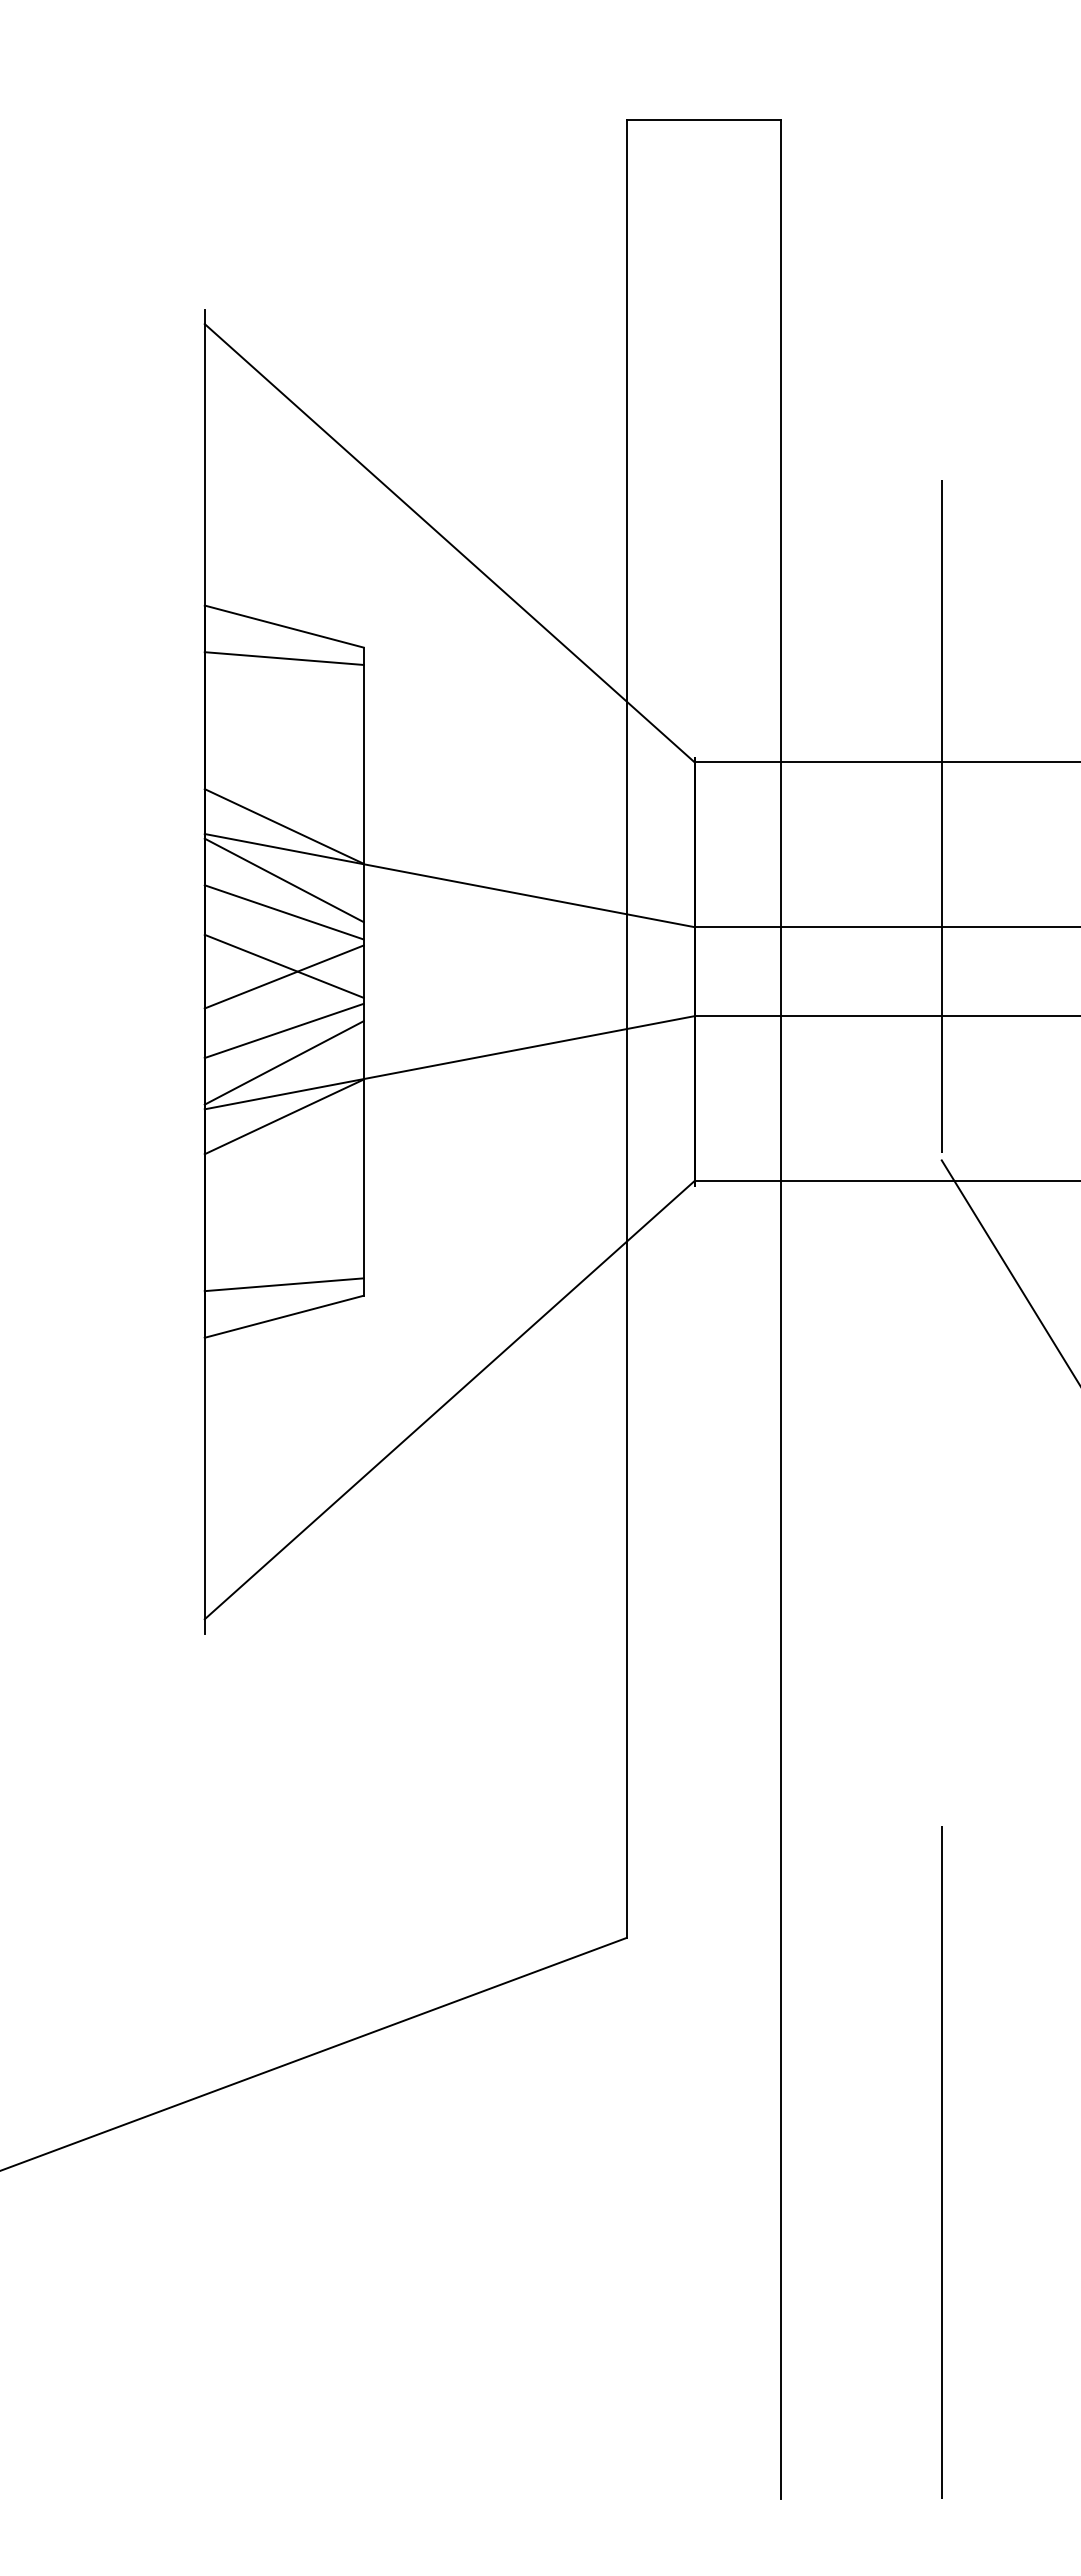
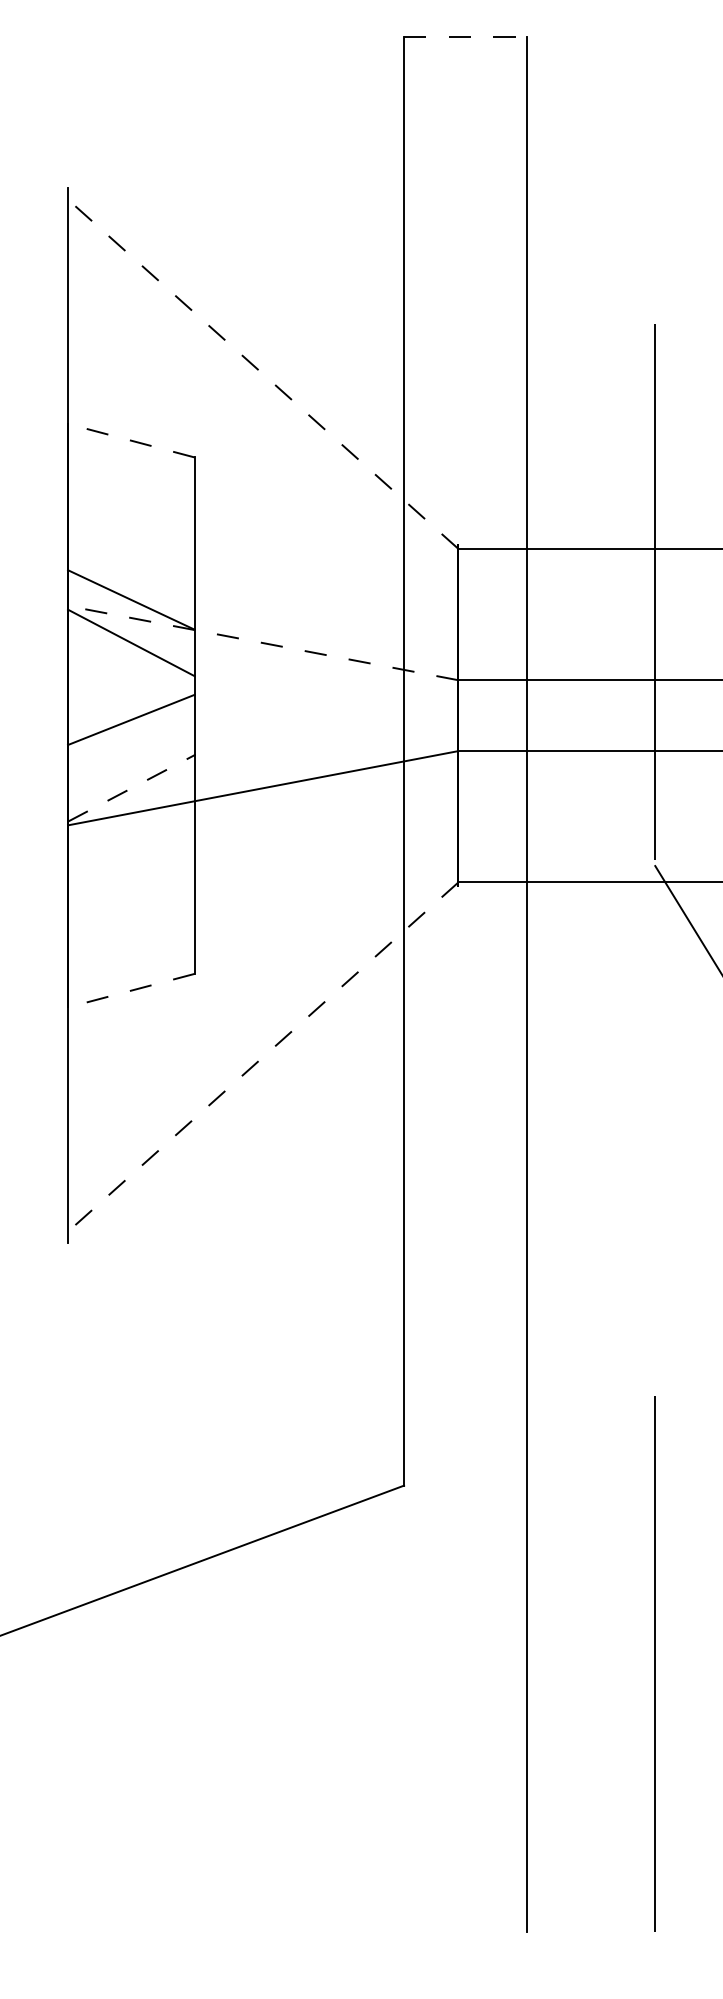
line: (704, 120) -> (466, 37), solid -> dashed
line: (449, 543) -> (263, 374), solid -> dashed
line: (283, 626) -> (130, 440), solid -> dashed
line: (283, 658) -> (130, 466), removed
line: (449, 880) -> (263, 643), solid -> dashed
line: (283, 912) -> (130, 668), removed
line: (283, 965) -> (130, 710), removed
line: (283, 1030) -> (130, 762), removed
line: (284, 1062) -> (131, 788), solid -> dashed
line: (283, 1116) -> (130, 831), removed
line: (283, 1284) -> (130, 964), removed
line: (283, 1316) -> (130, 990), solid -> dashed
line: (449, 1400) -> (263, 1057), solid -> dashed

